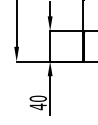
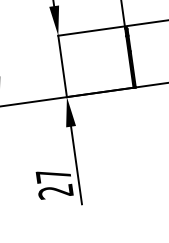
text: (37, 102) -> (53, 183), 40 -> 27

